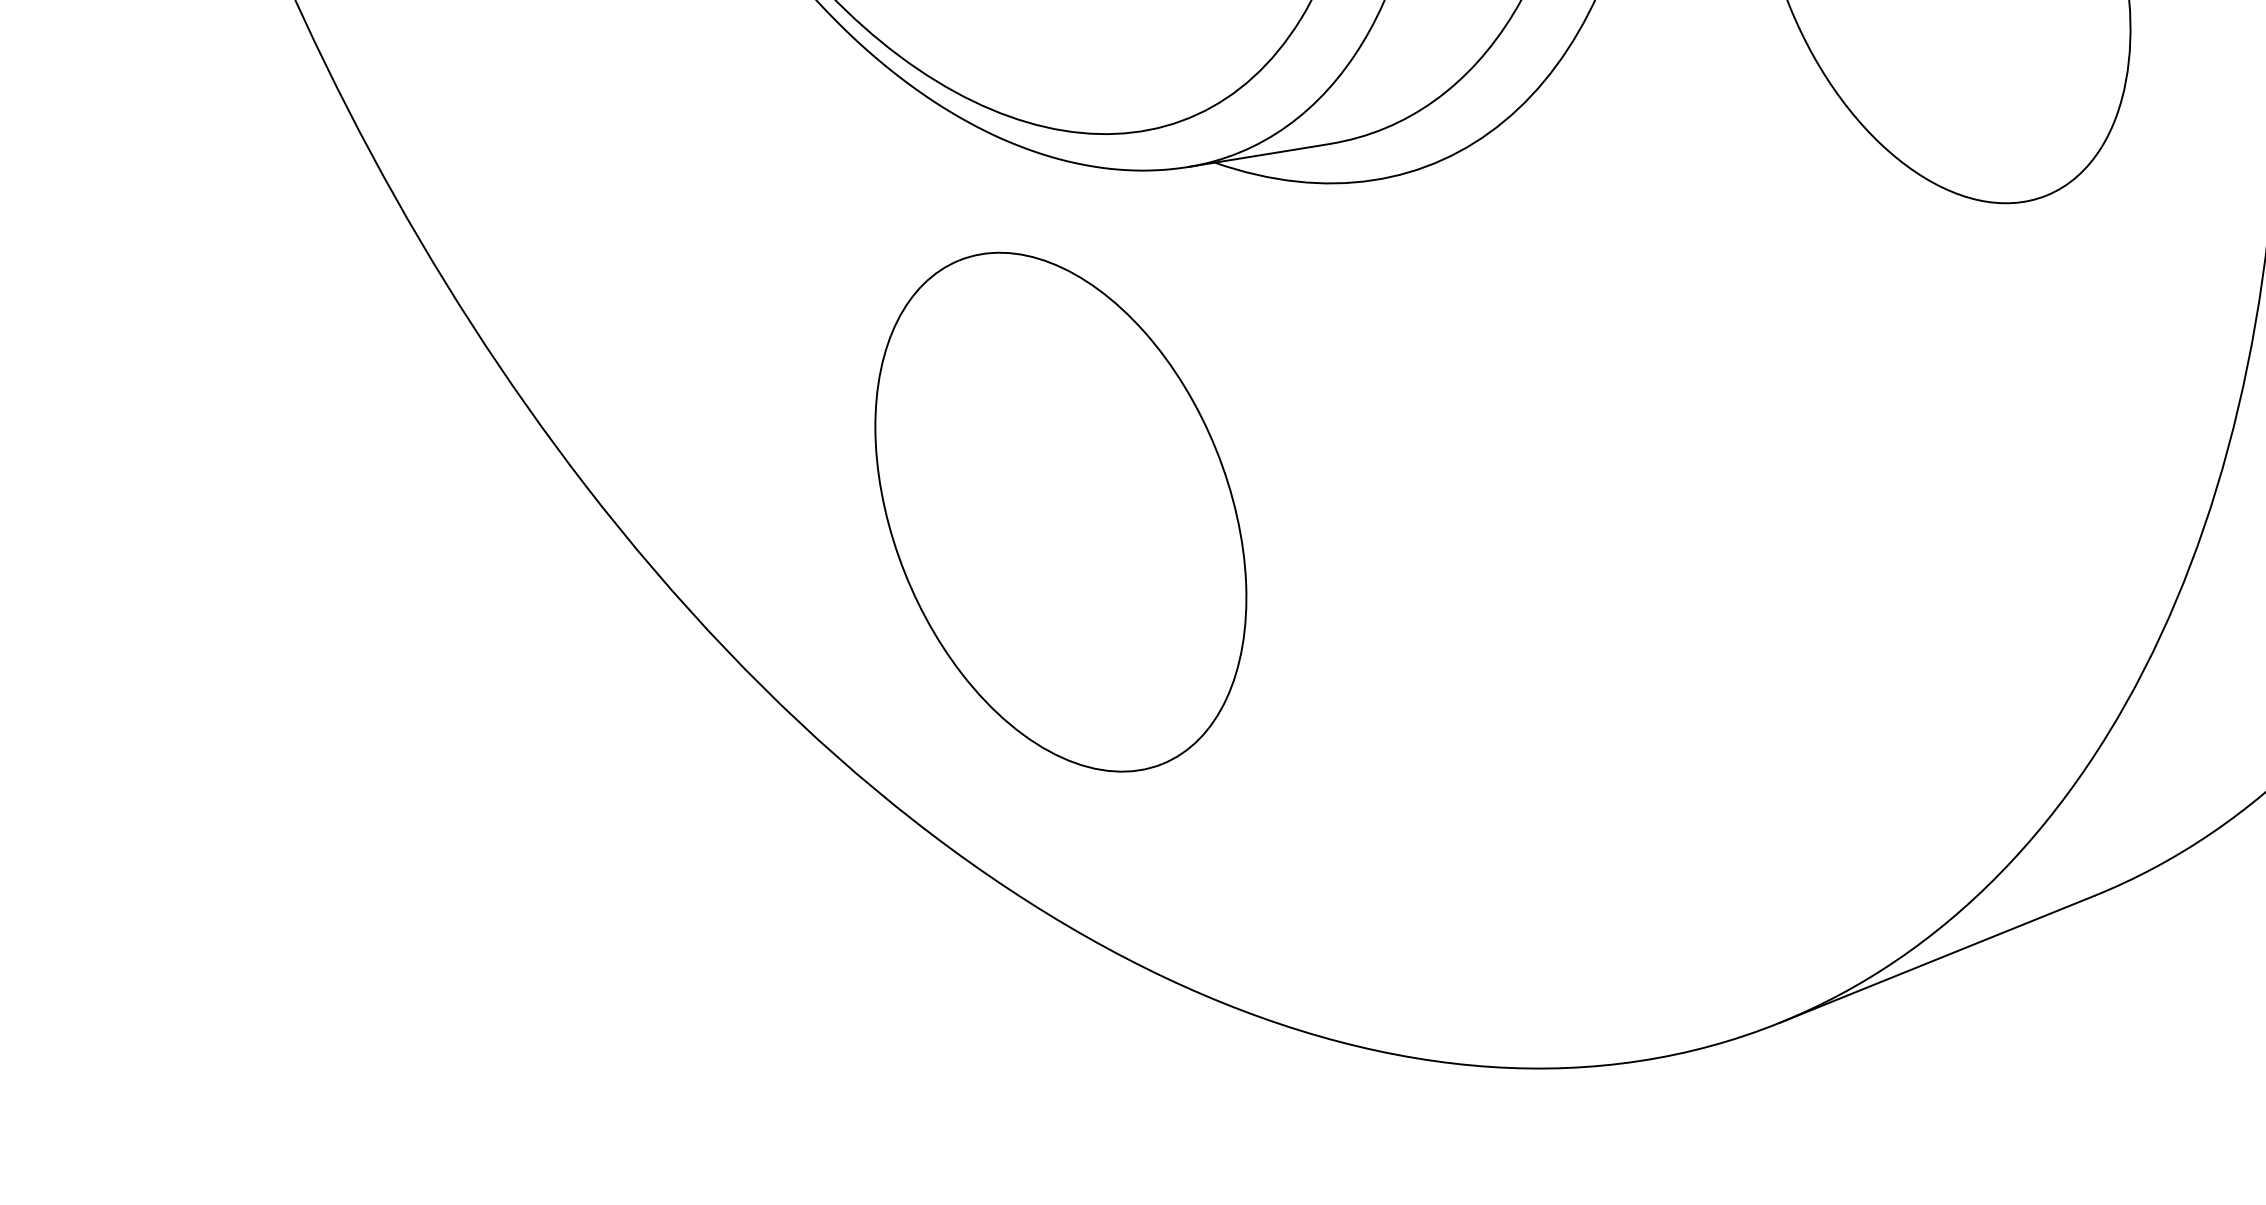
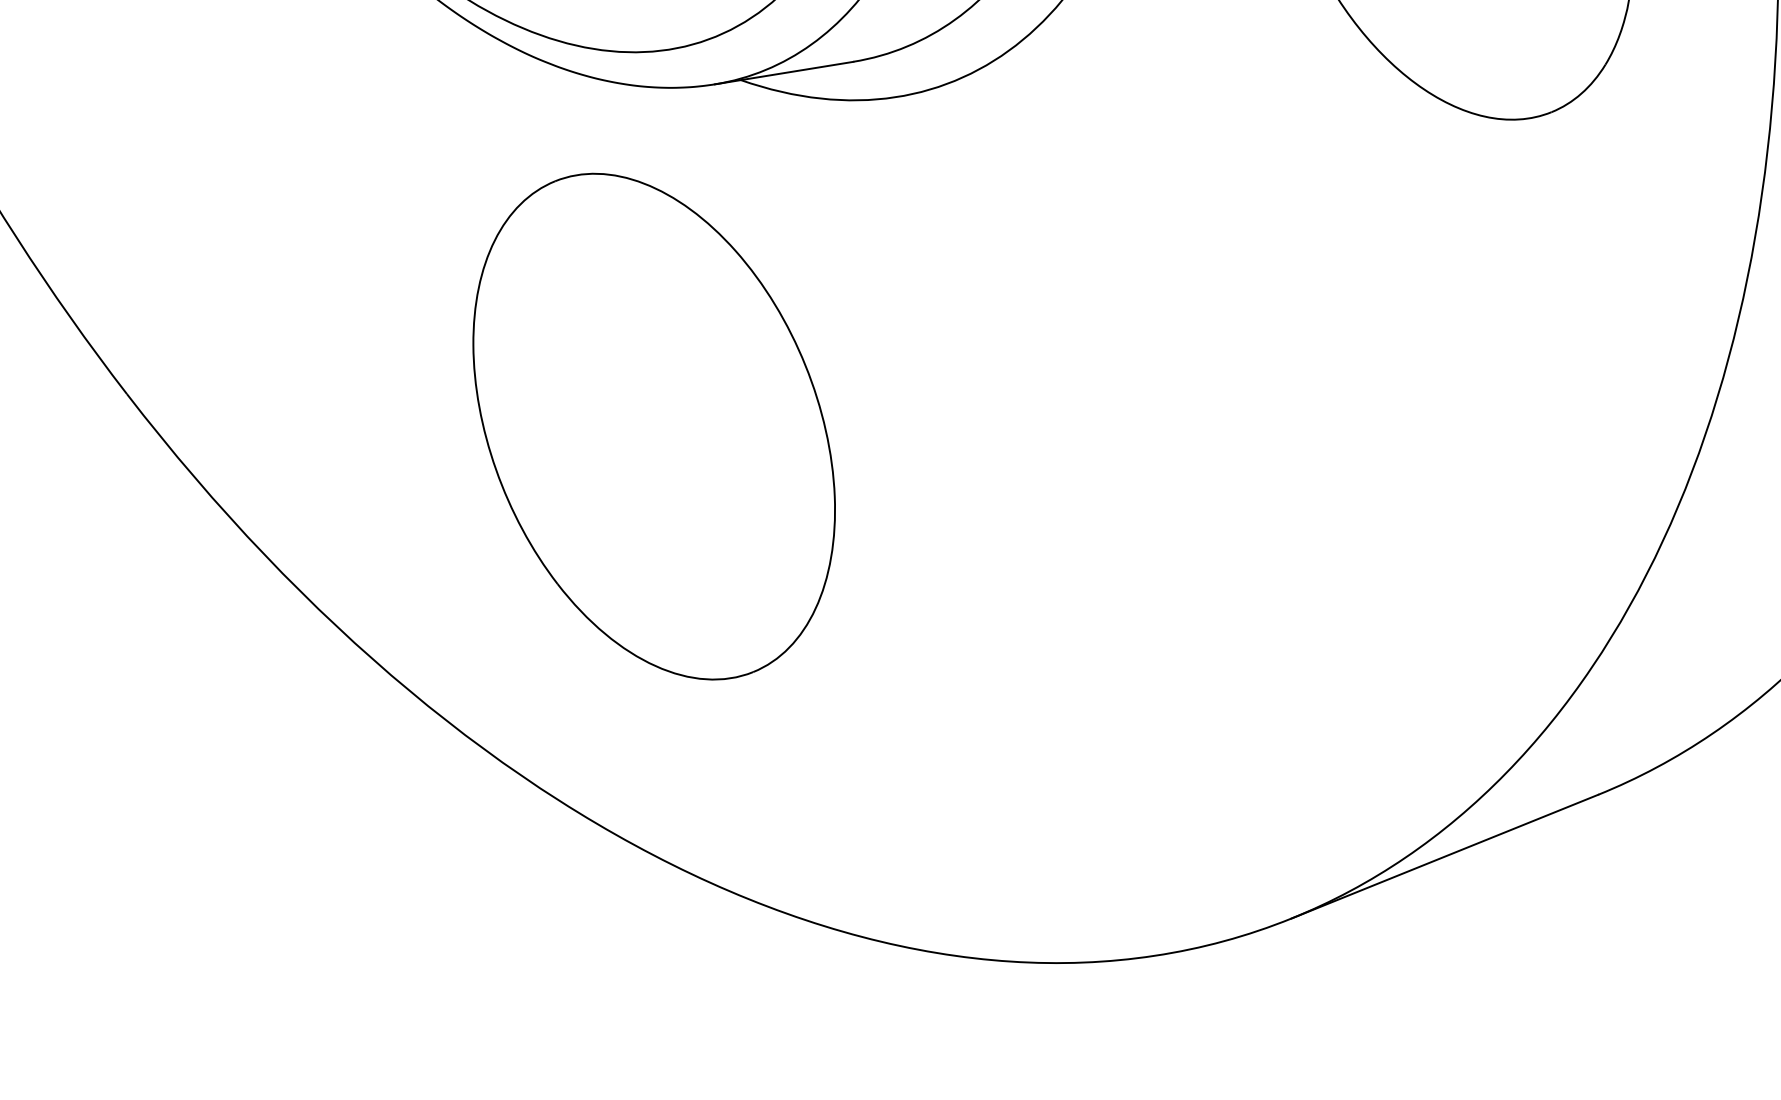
part: (1060, 511) -> (653, 425), moved

